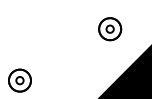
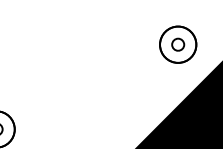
part: (110, 29) -> (178, 45), moved

